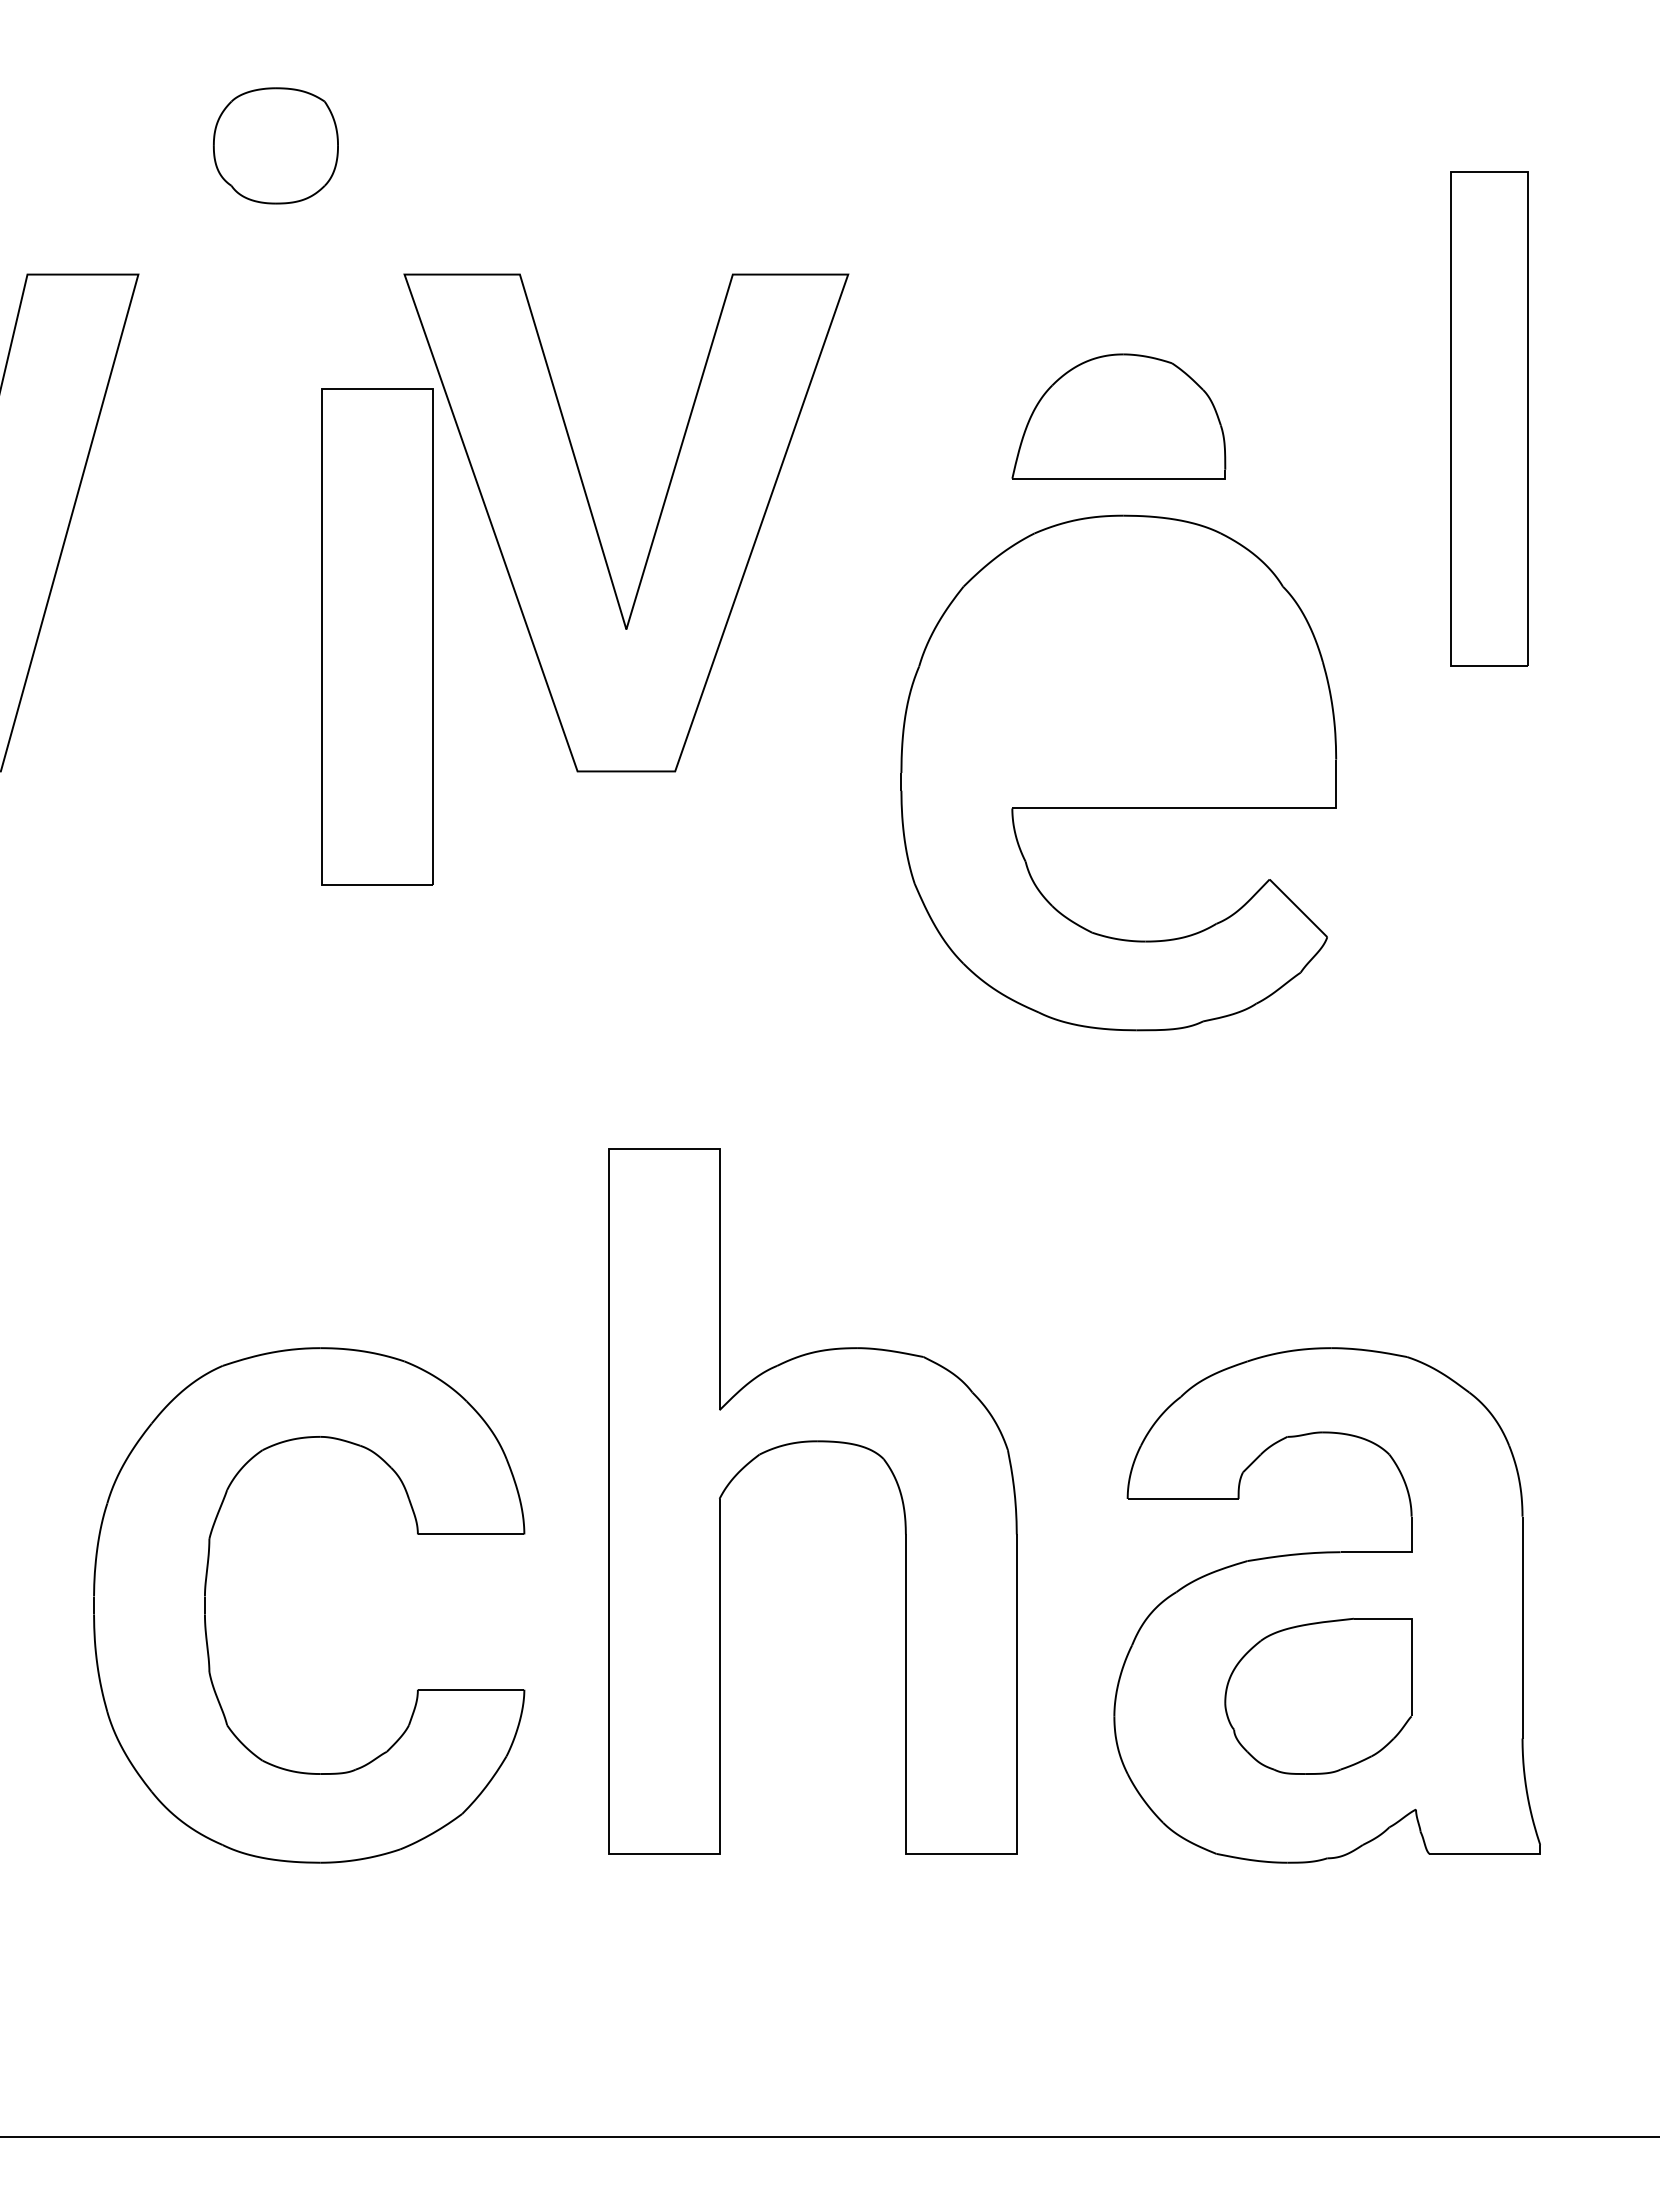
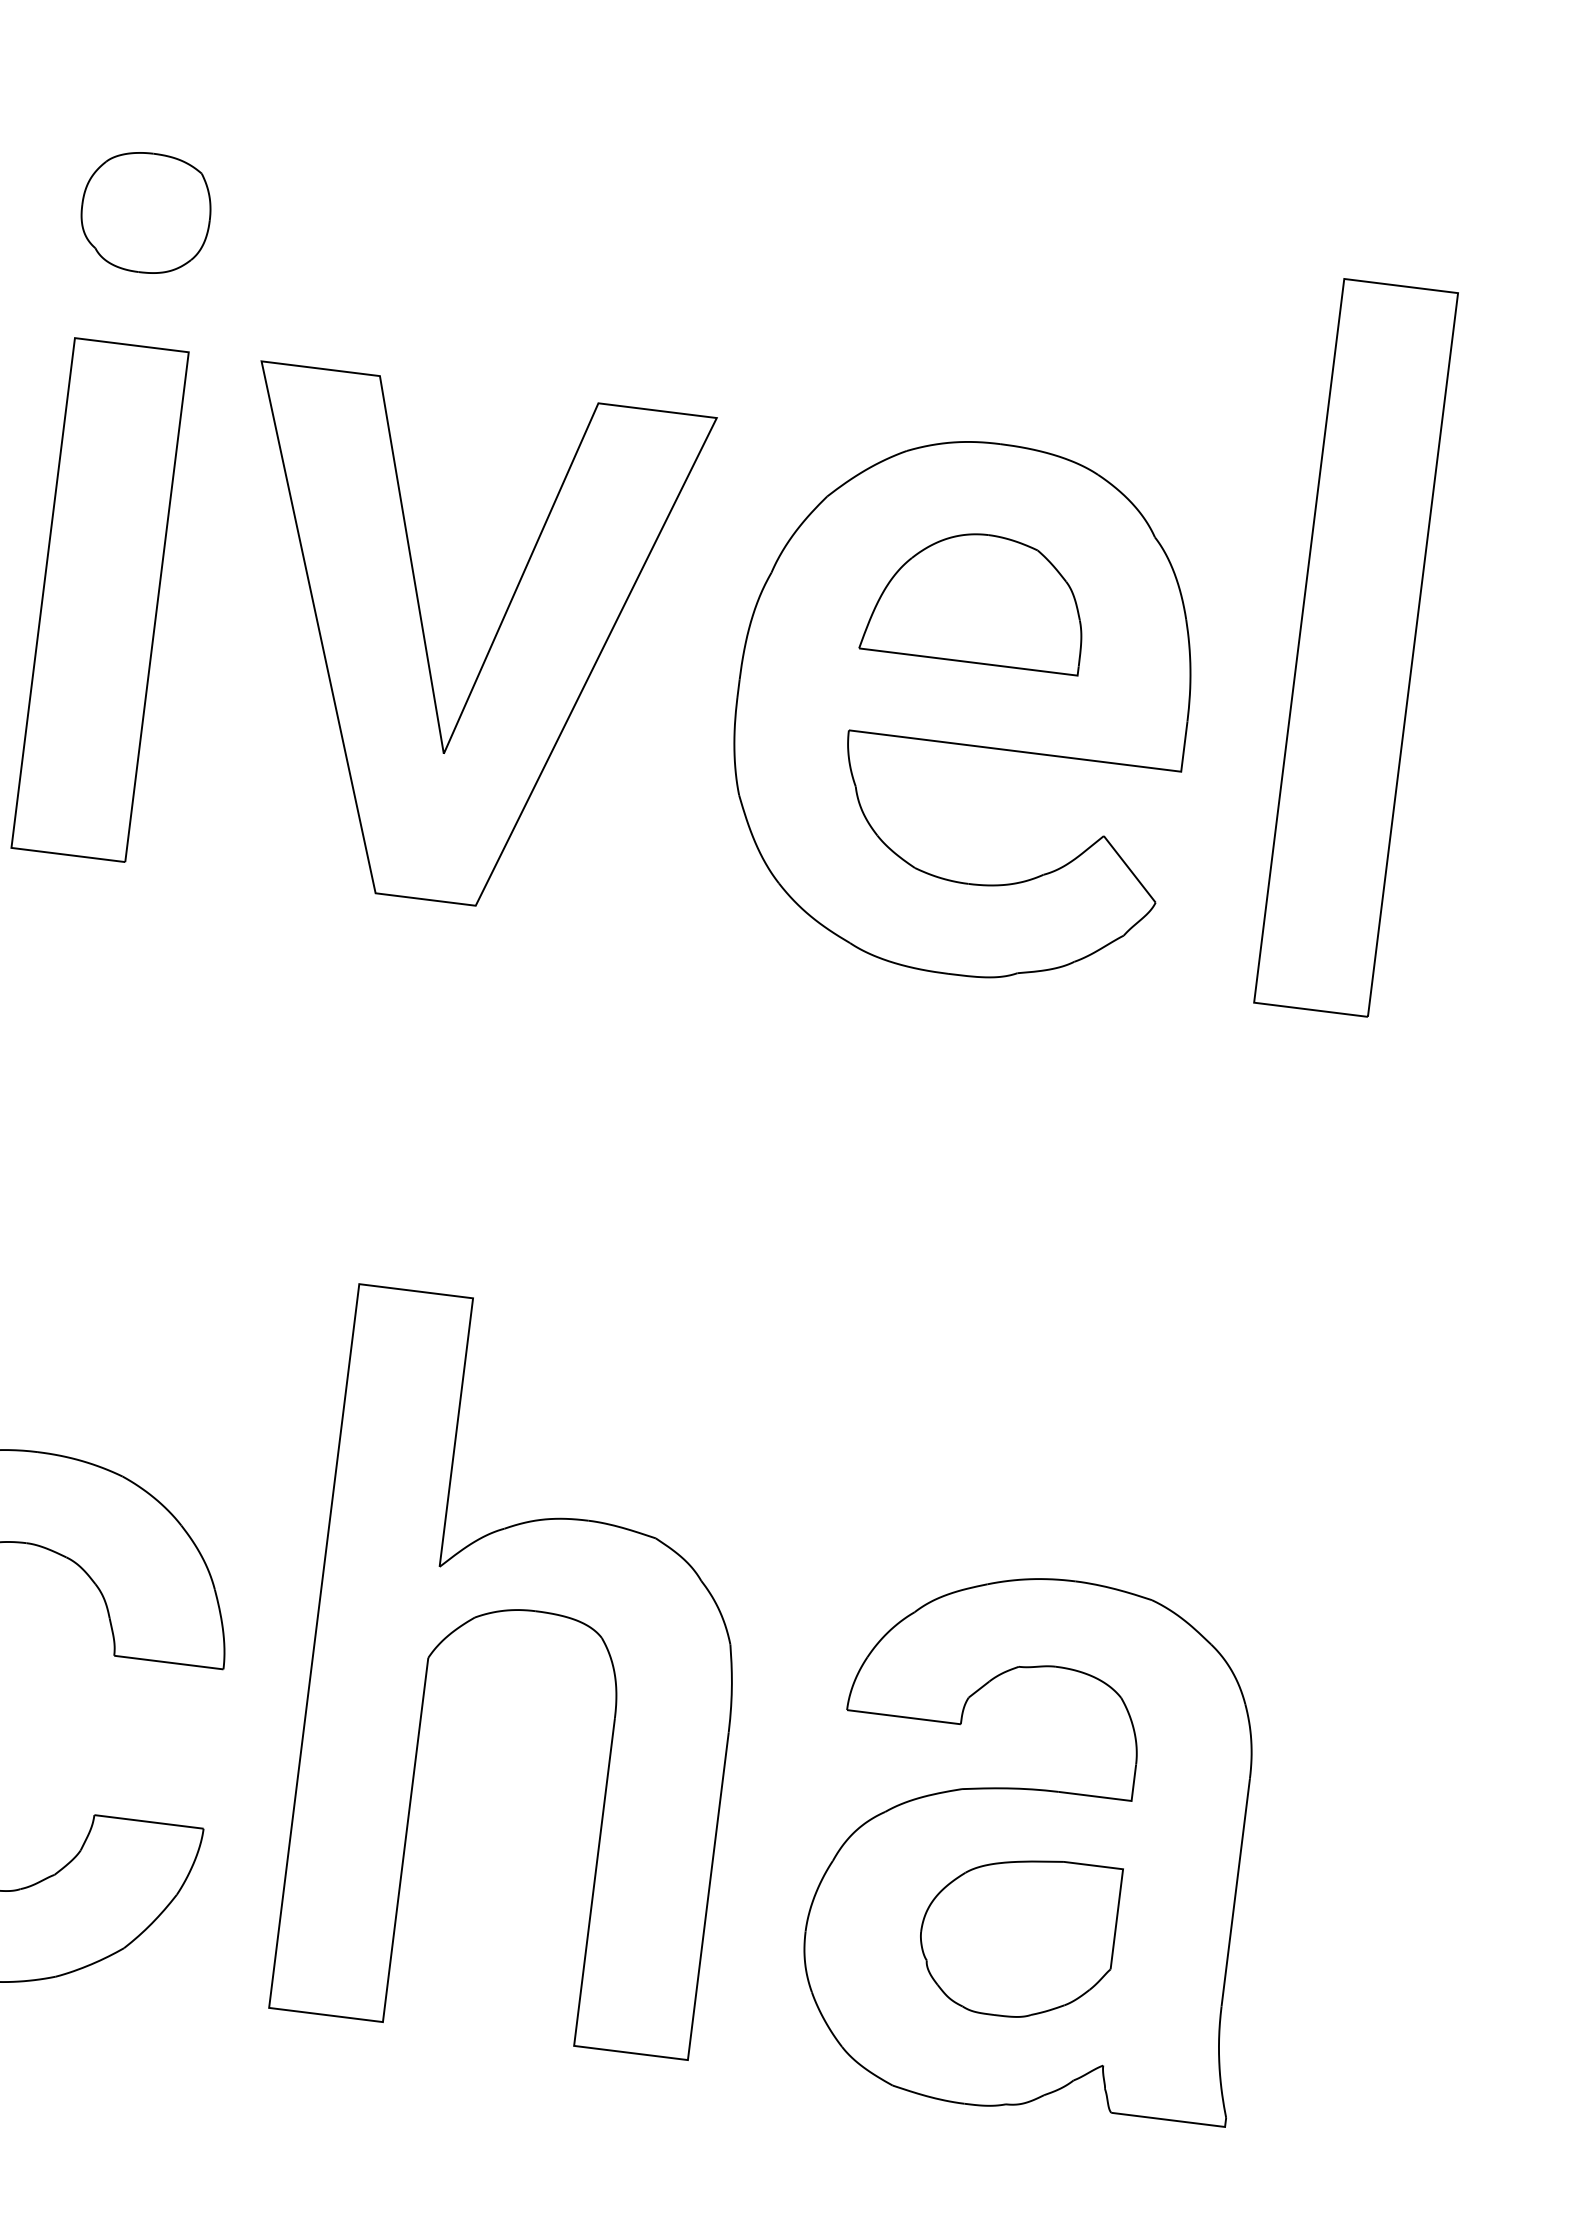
part: (1489, 418) -> (1356, 647), size x1.43
part: (377, 636) -> (100, 599), moved
part: (1118, 772) -> (962, 706), moved

